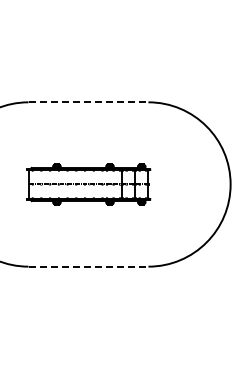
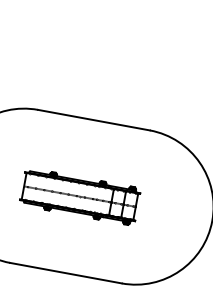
line: (88, 102) -> (93, 120), dashed -> solid
line: (88, 266) -> (65, 273), dashed -> solid

